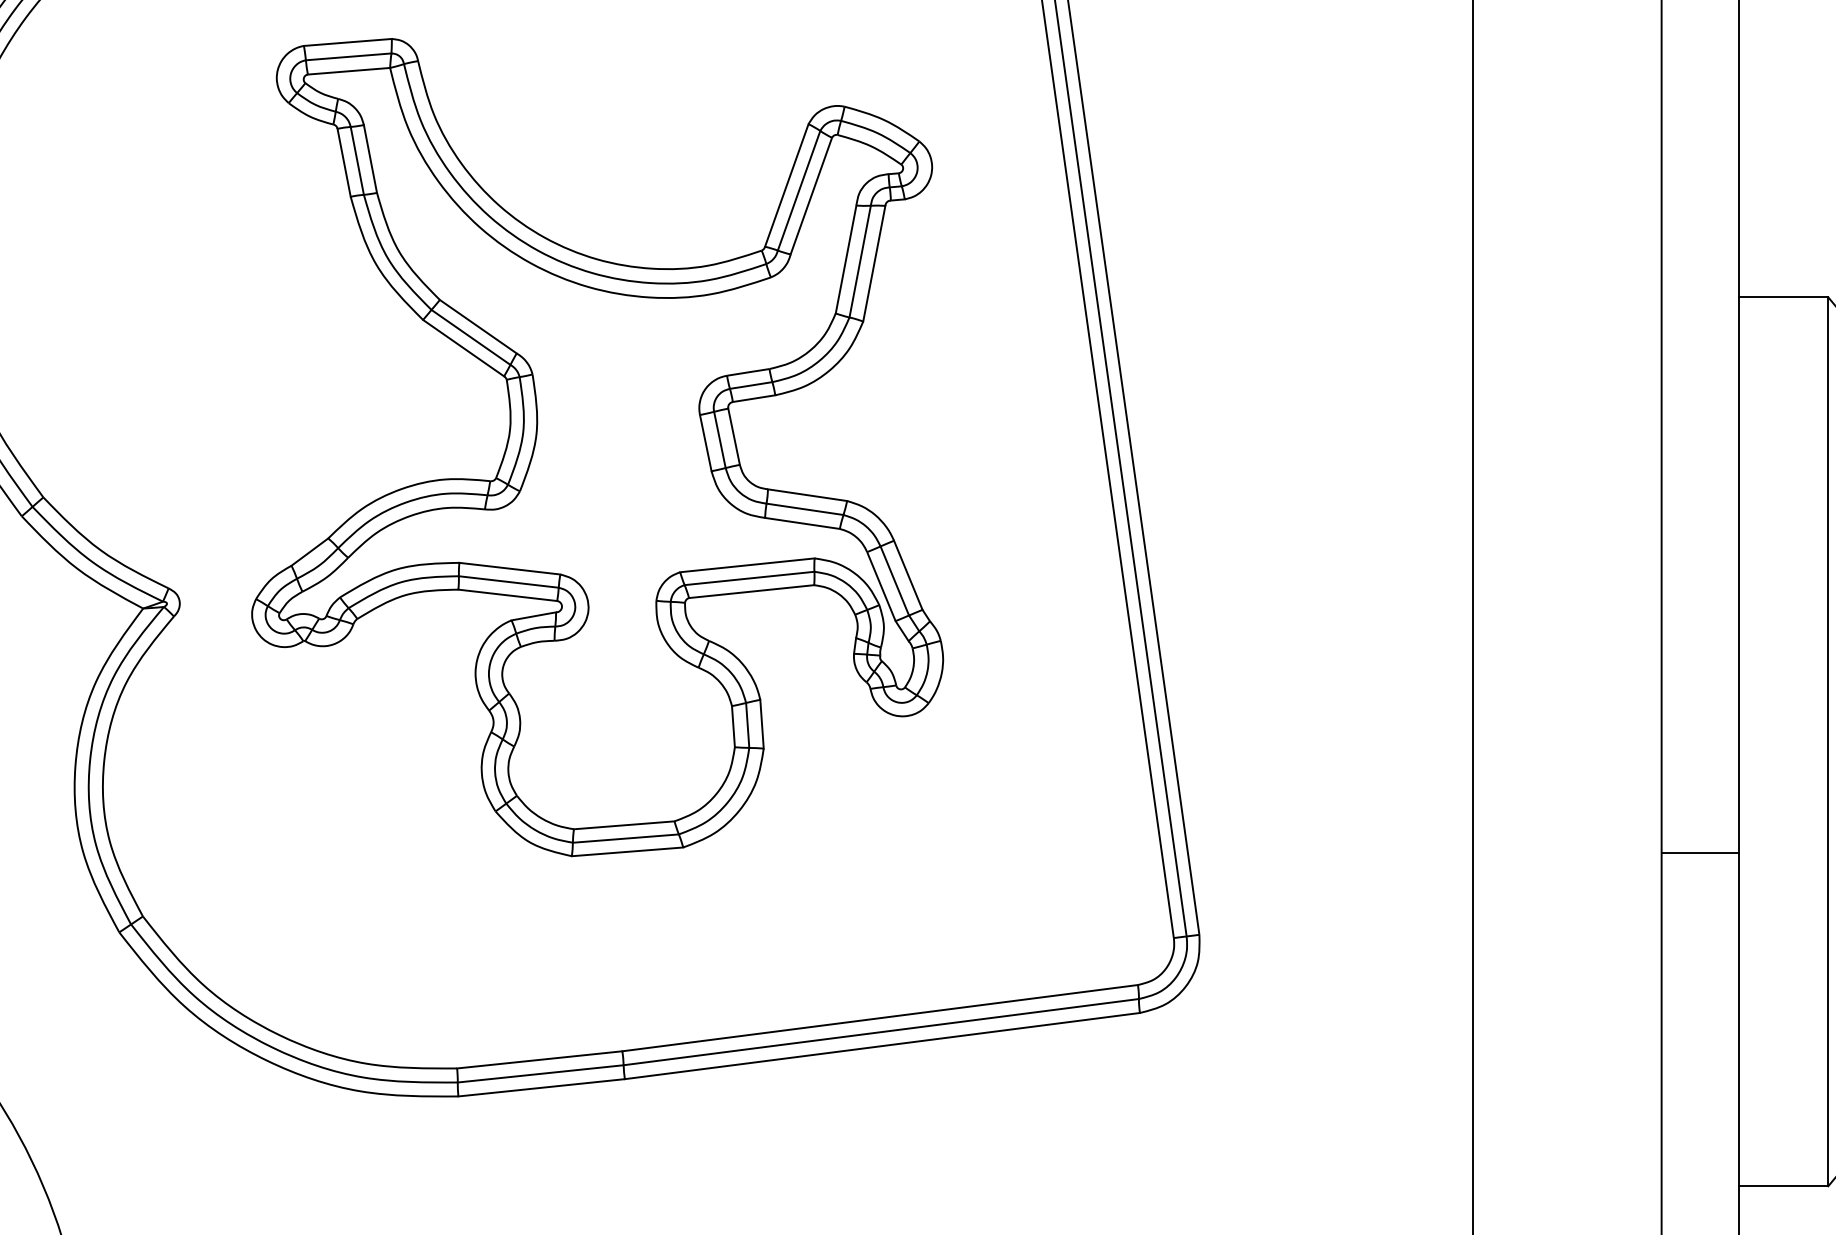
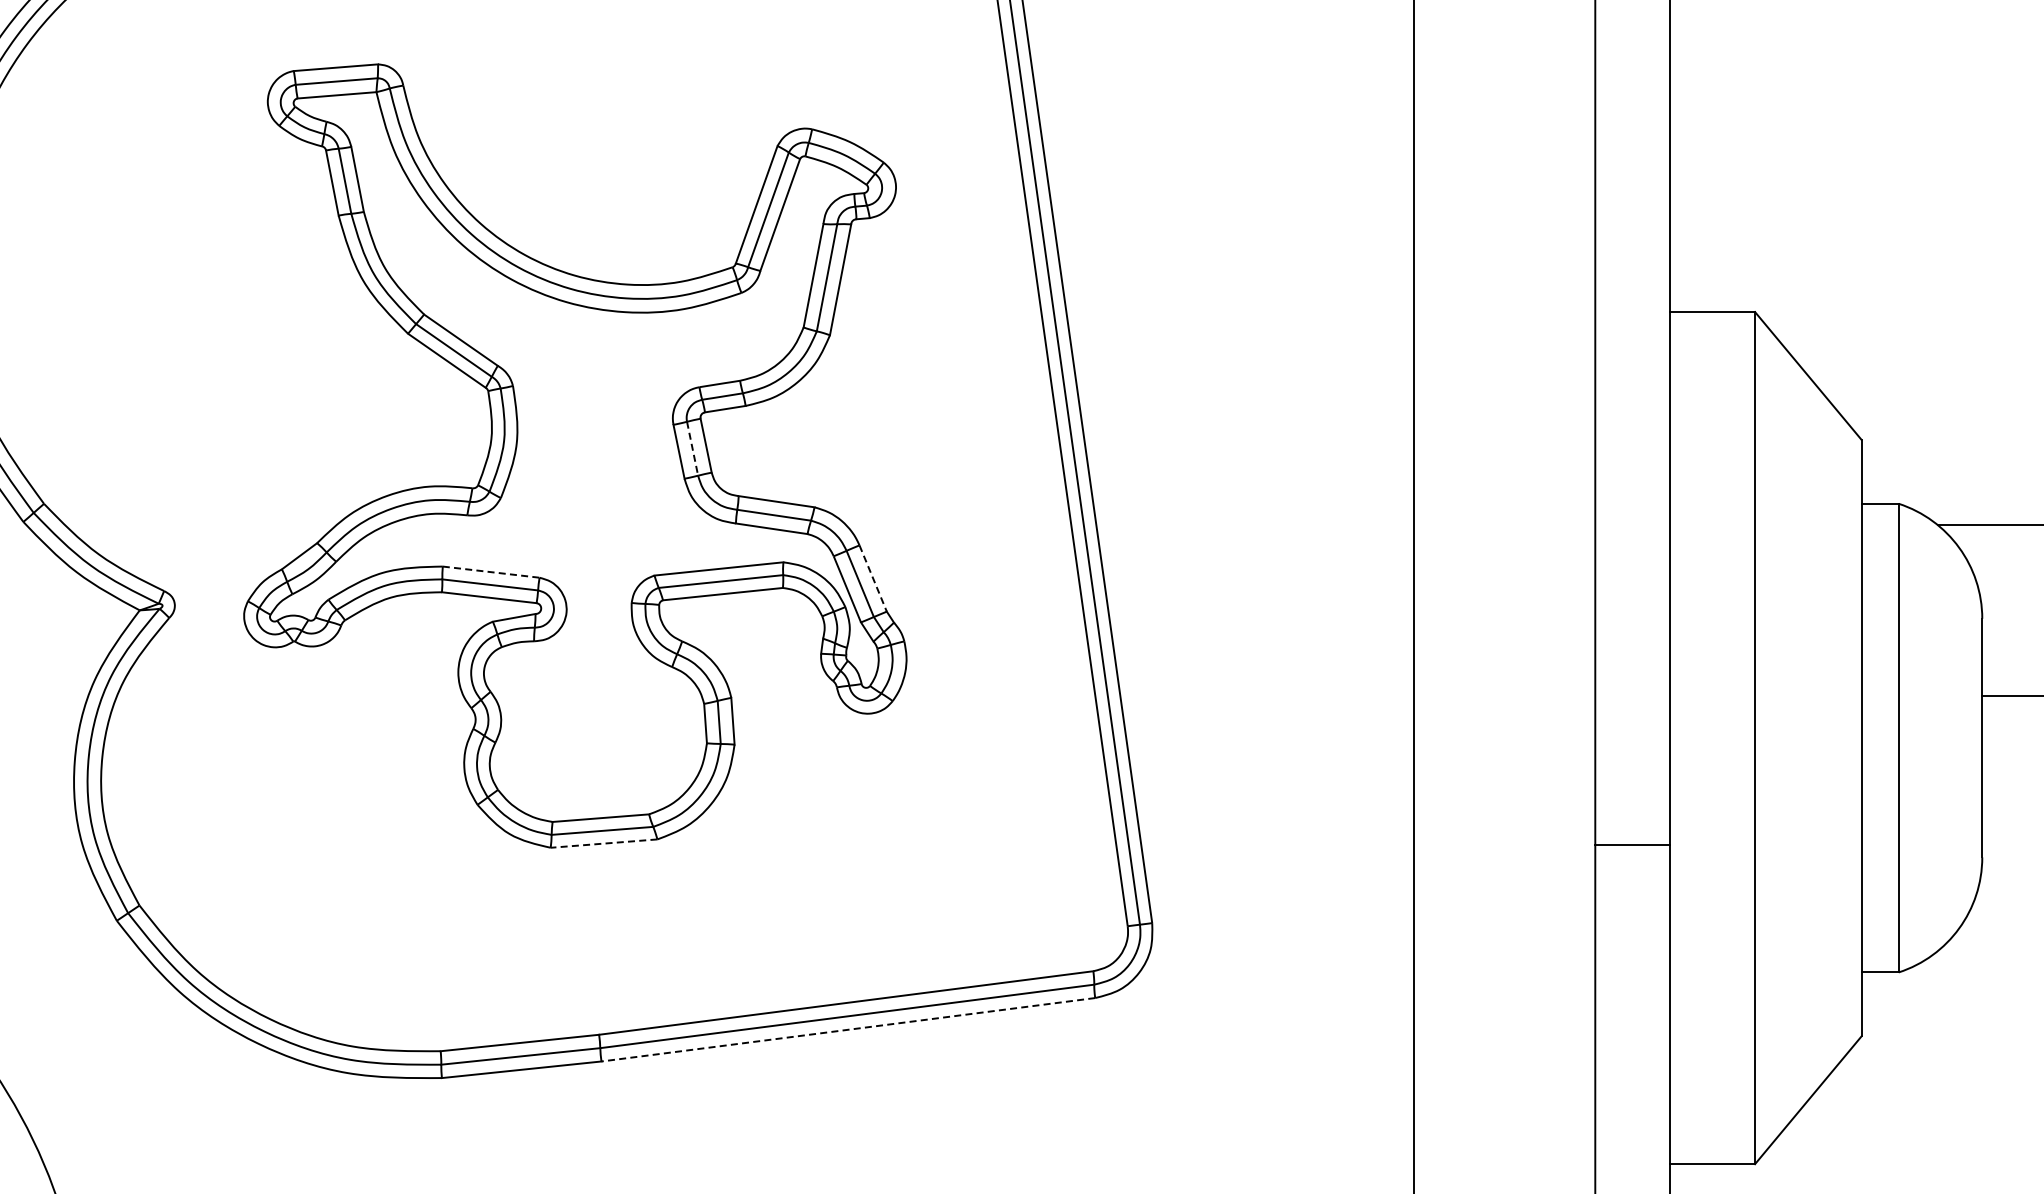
line: (719, 439) -> (692, 448), solid -> dashed
line: (510, 569) -> (491, 572), solid -> dashed
line: (908, 575) -> (873, 578), solid -> dashed
line: (628, 851) -> (604, 843), solid -> dashed
line: (882, 1045) -> (848, 1029), solid -> dashed

